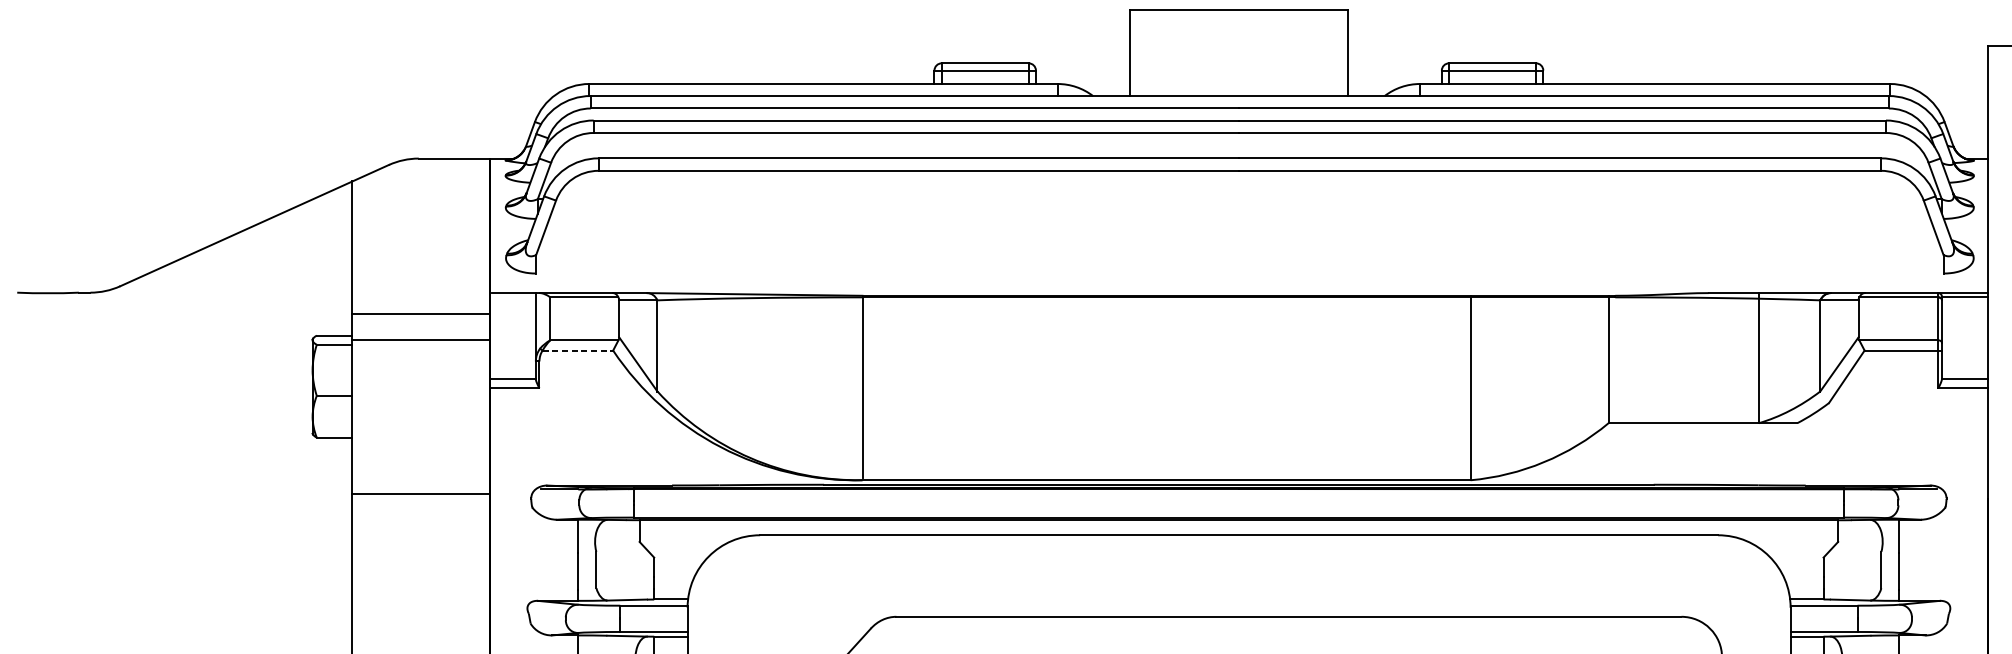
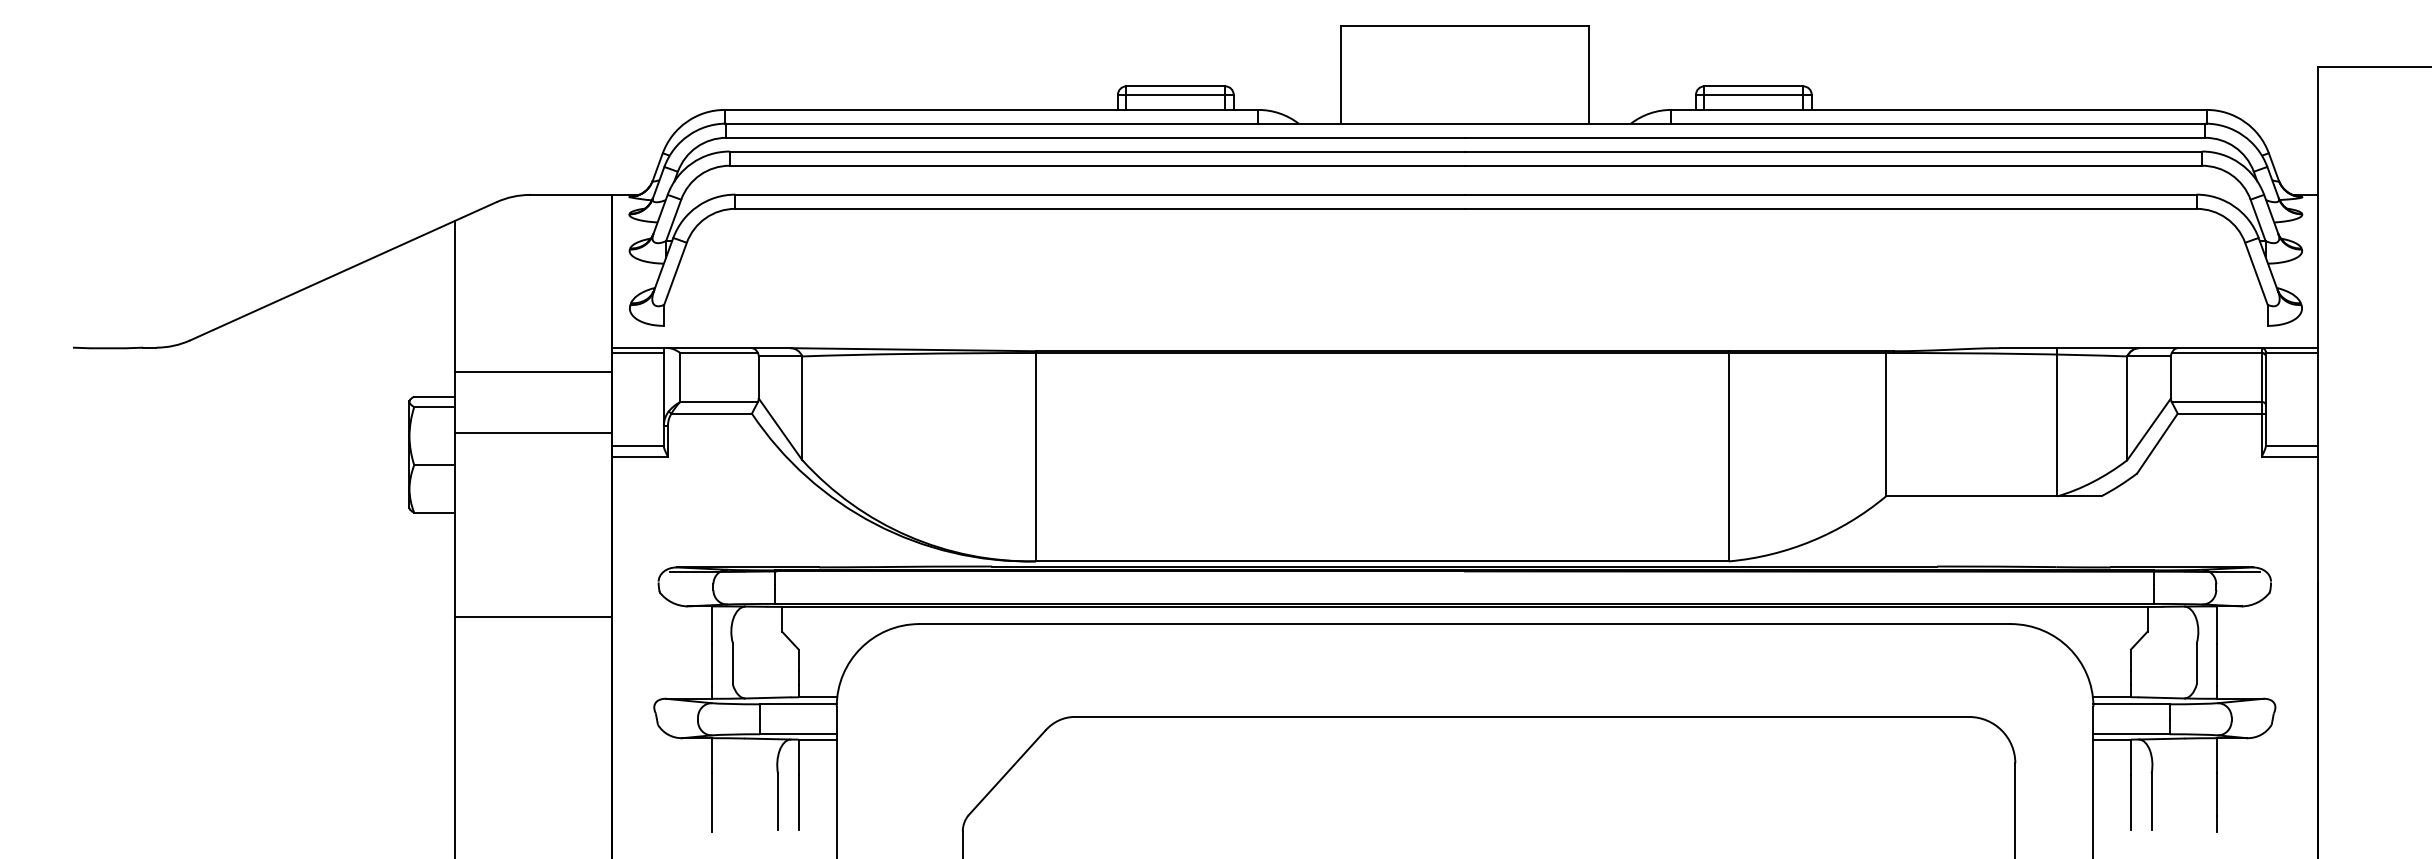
line: (512, 296) -> (637, 352), added
line: (420, 339) -> (532, 433), moved
line: (578, 350) -> (712, 413), dashed -> solid
line: (420, 494) -> (532, 617), moved

